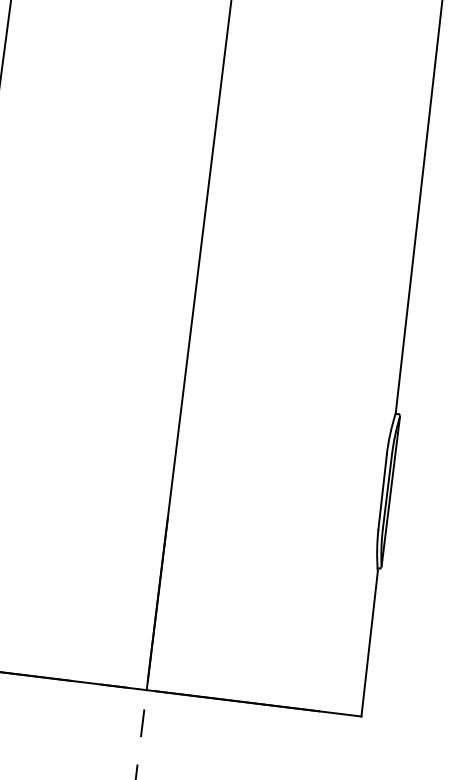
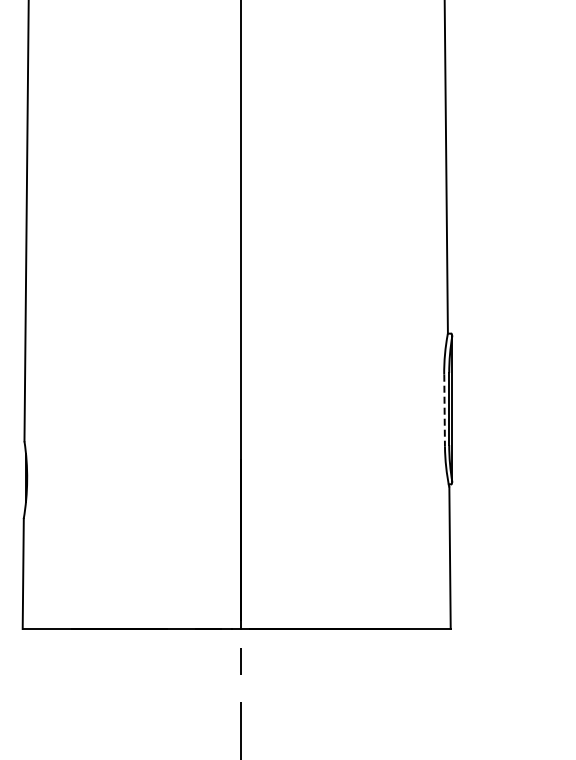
line: (382, 493) -> (444, 411), solid -> dashed

